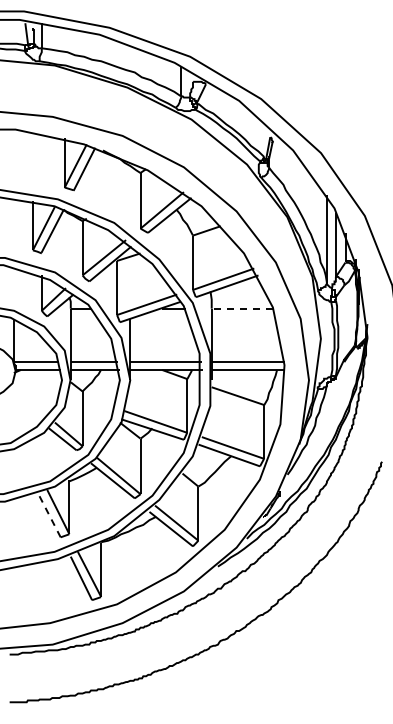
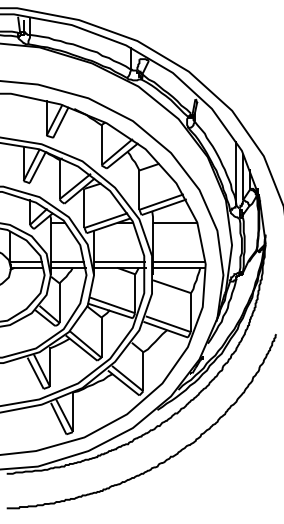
line: (242, 308) -> (175, 223), dashed -> solid
line: (49, 515) -> (35, 373), dashed -> solid

